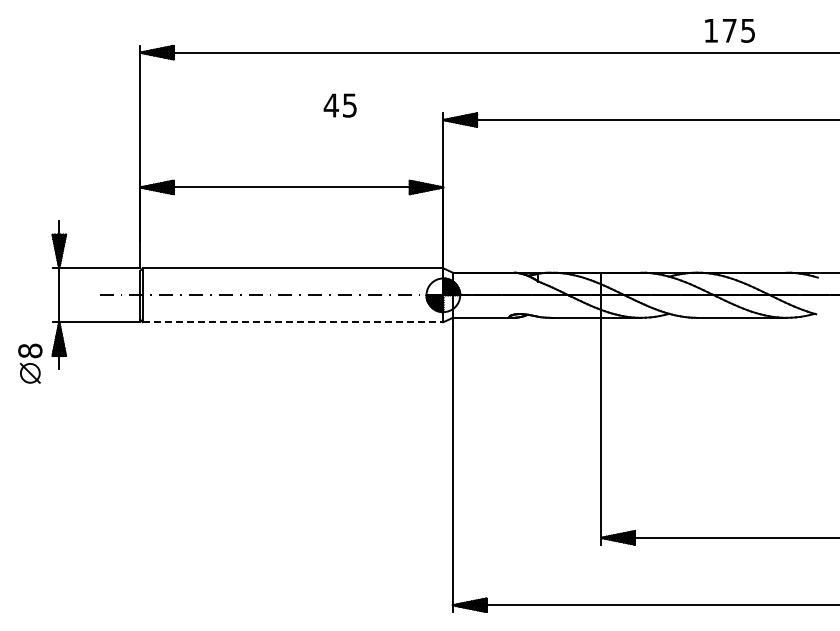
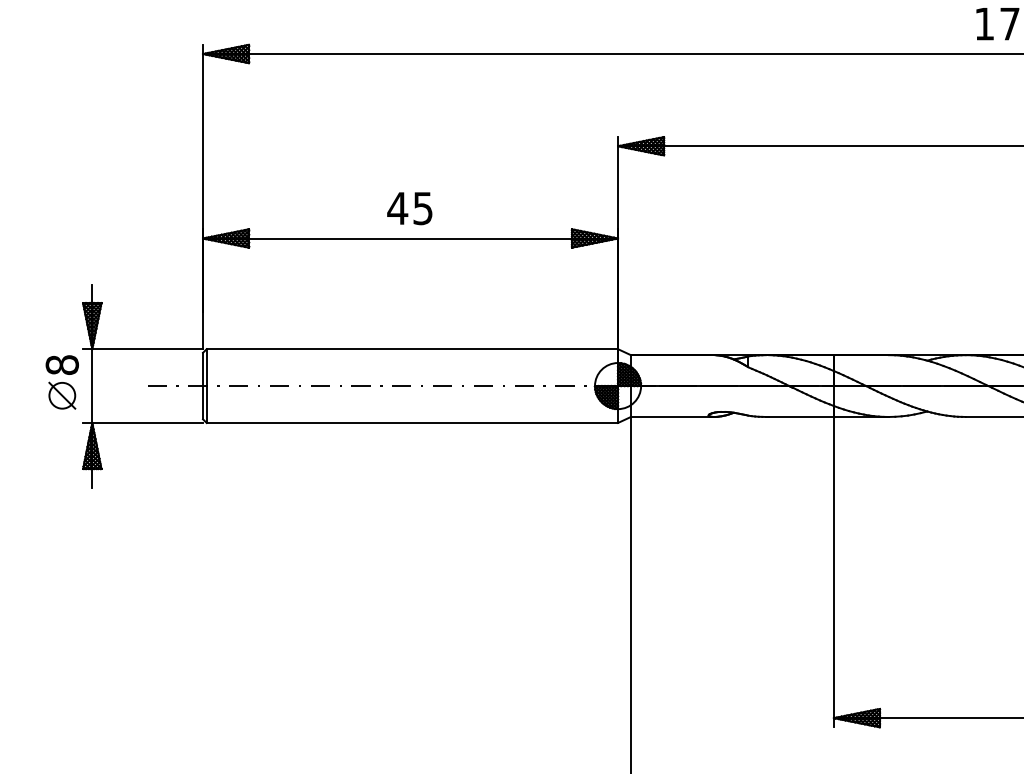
text: (339, 105) -> (408, 208), moved
line: (293, 322) -> (412, 423), dashed -> solid
part: (30, 363) -> (62, 382), moved

